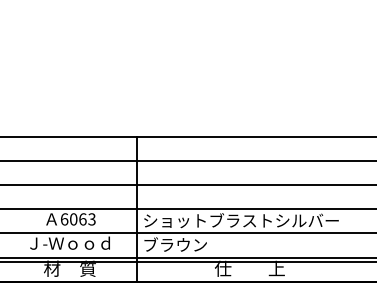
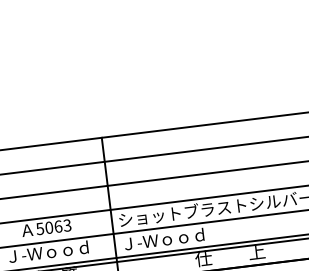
text: (64, 219) -> (40, 228), 6063 -> 5063
text: (185, 244) -> (163, 239), ブラウン -> Ｊ-Ｗｏｏｄ

